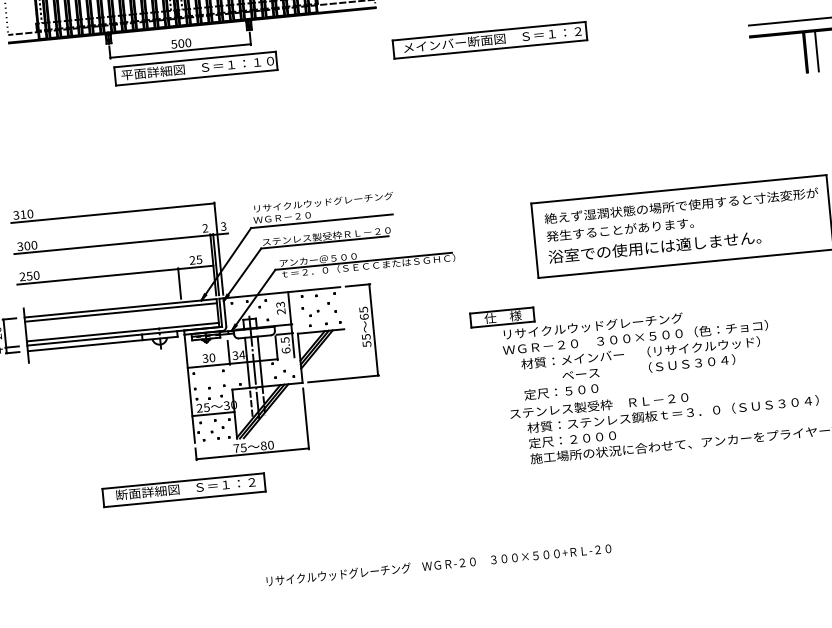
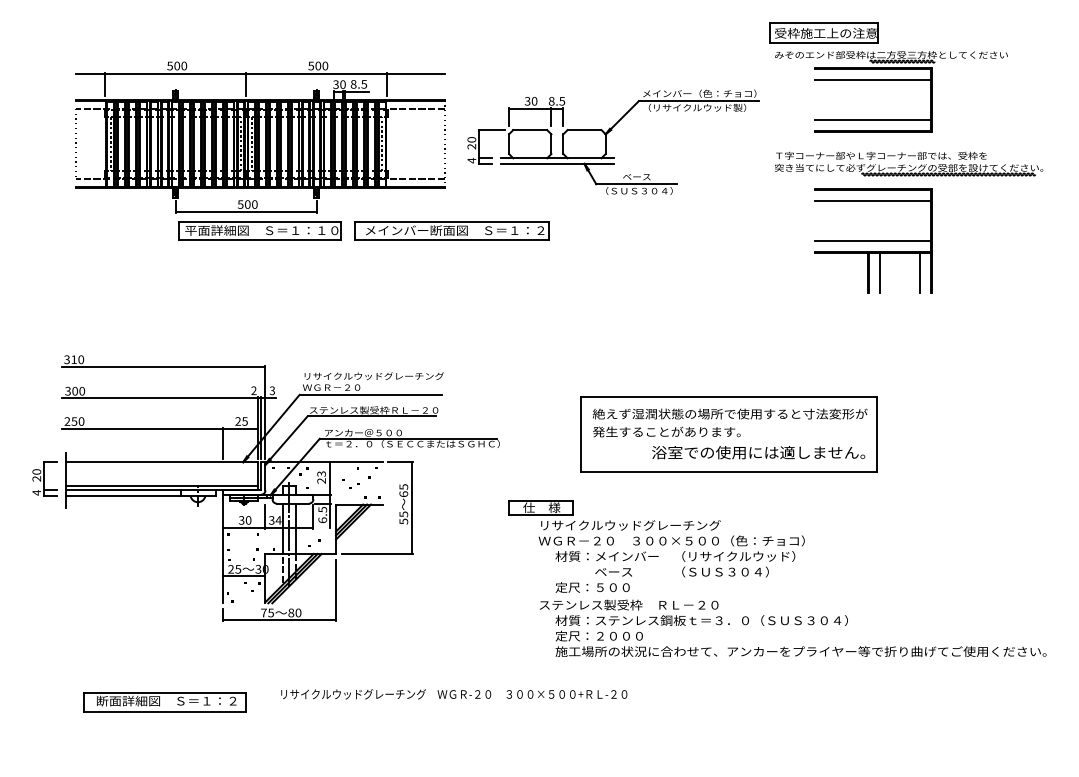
part: (489, 39) -> (451, 230), moved
text: (654, 247) -> (758, 452), moved
line: (120, 312) -> (161, 466), removed
part: (183, 490) -> (164, 702), moved
text: (439, 565) -> (454, 694), moved

